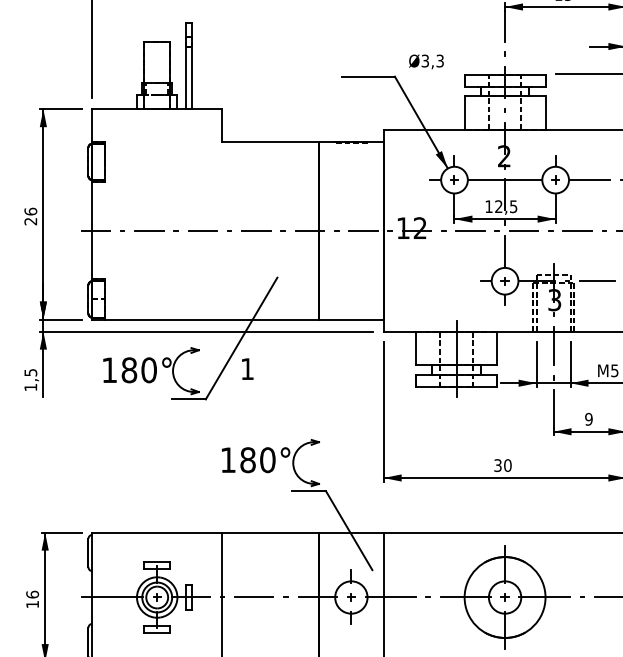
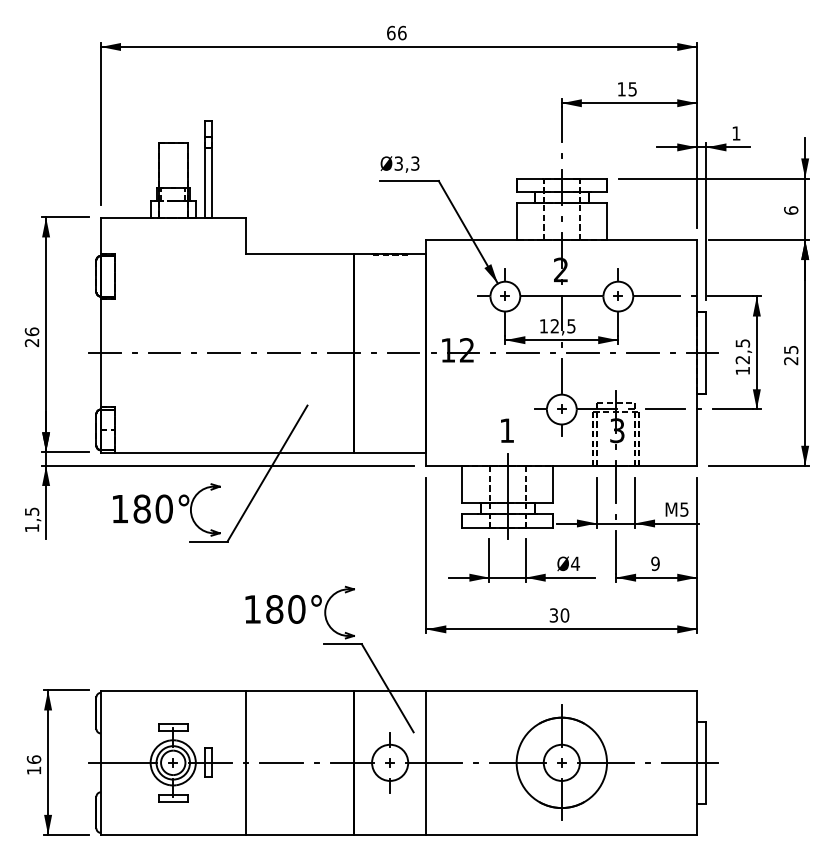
text: (425, 61) -> (399, 164), moved
text: (247, 368) -> (507, 430), moved
part: (468, 416) -> (521, 560), added

